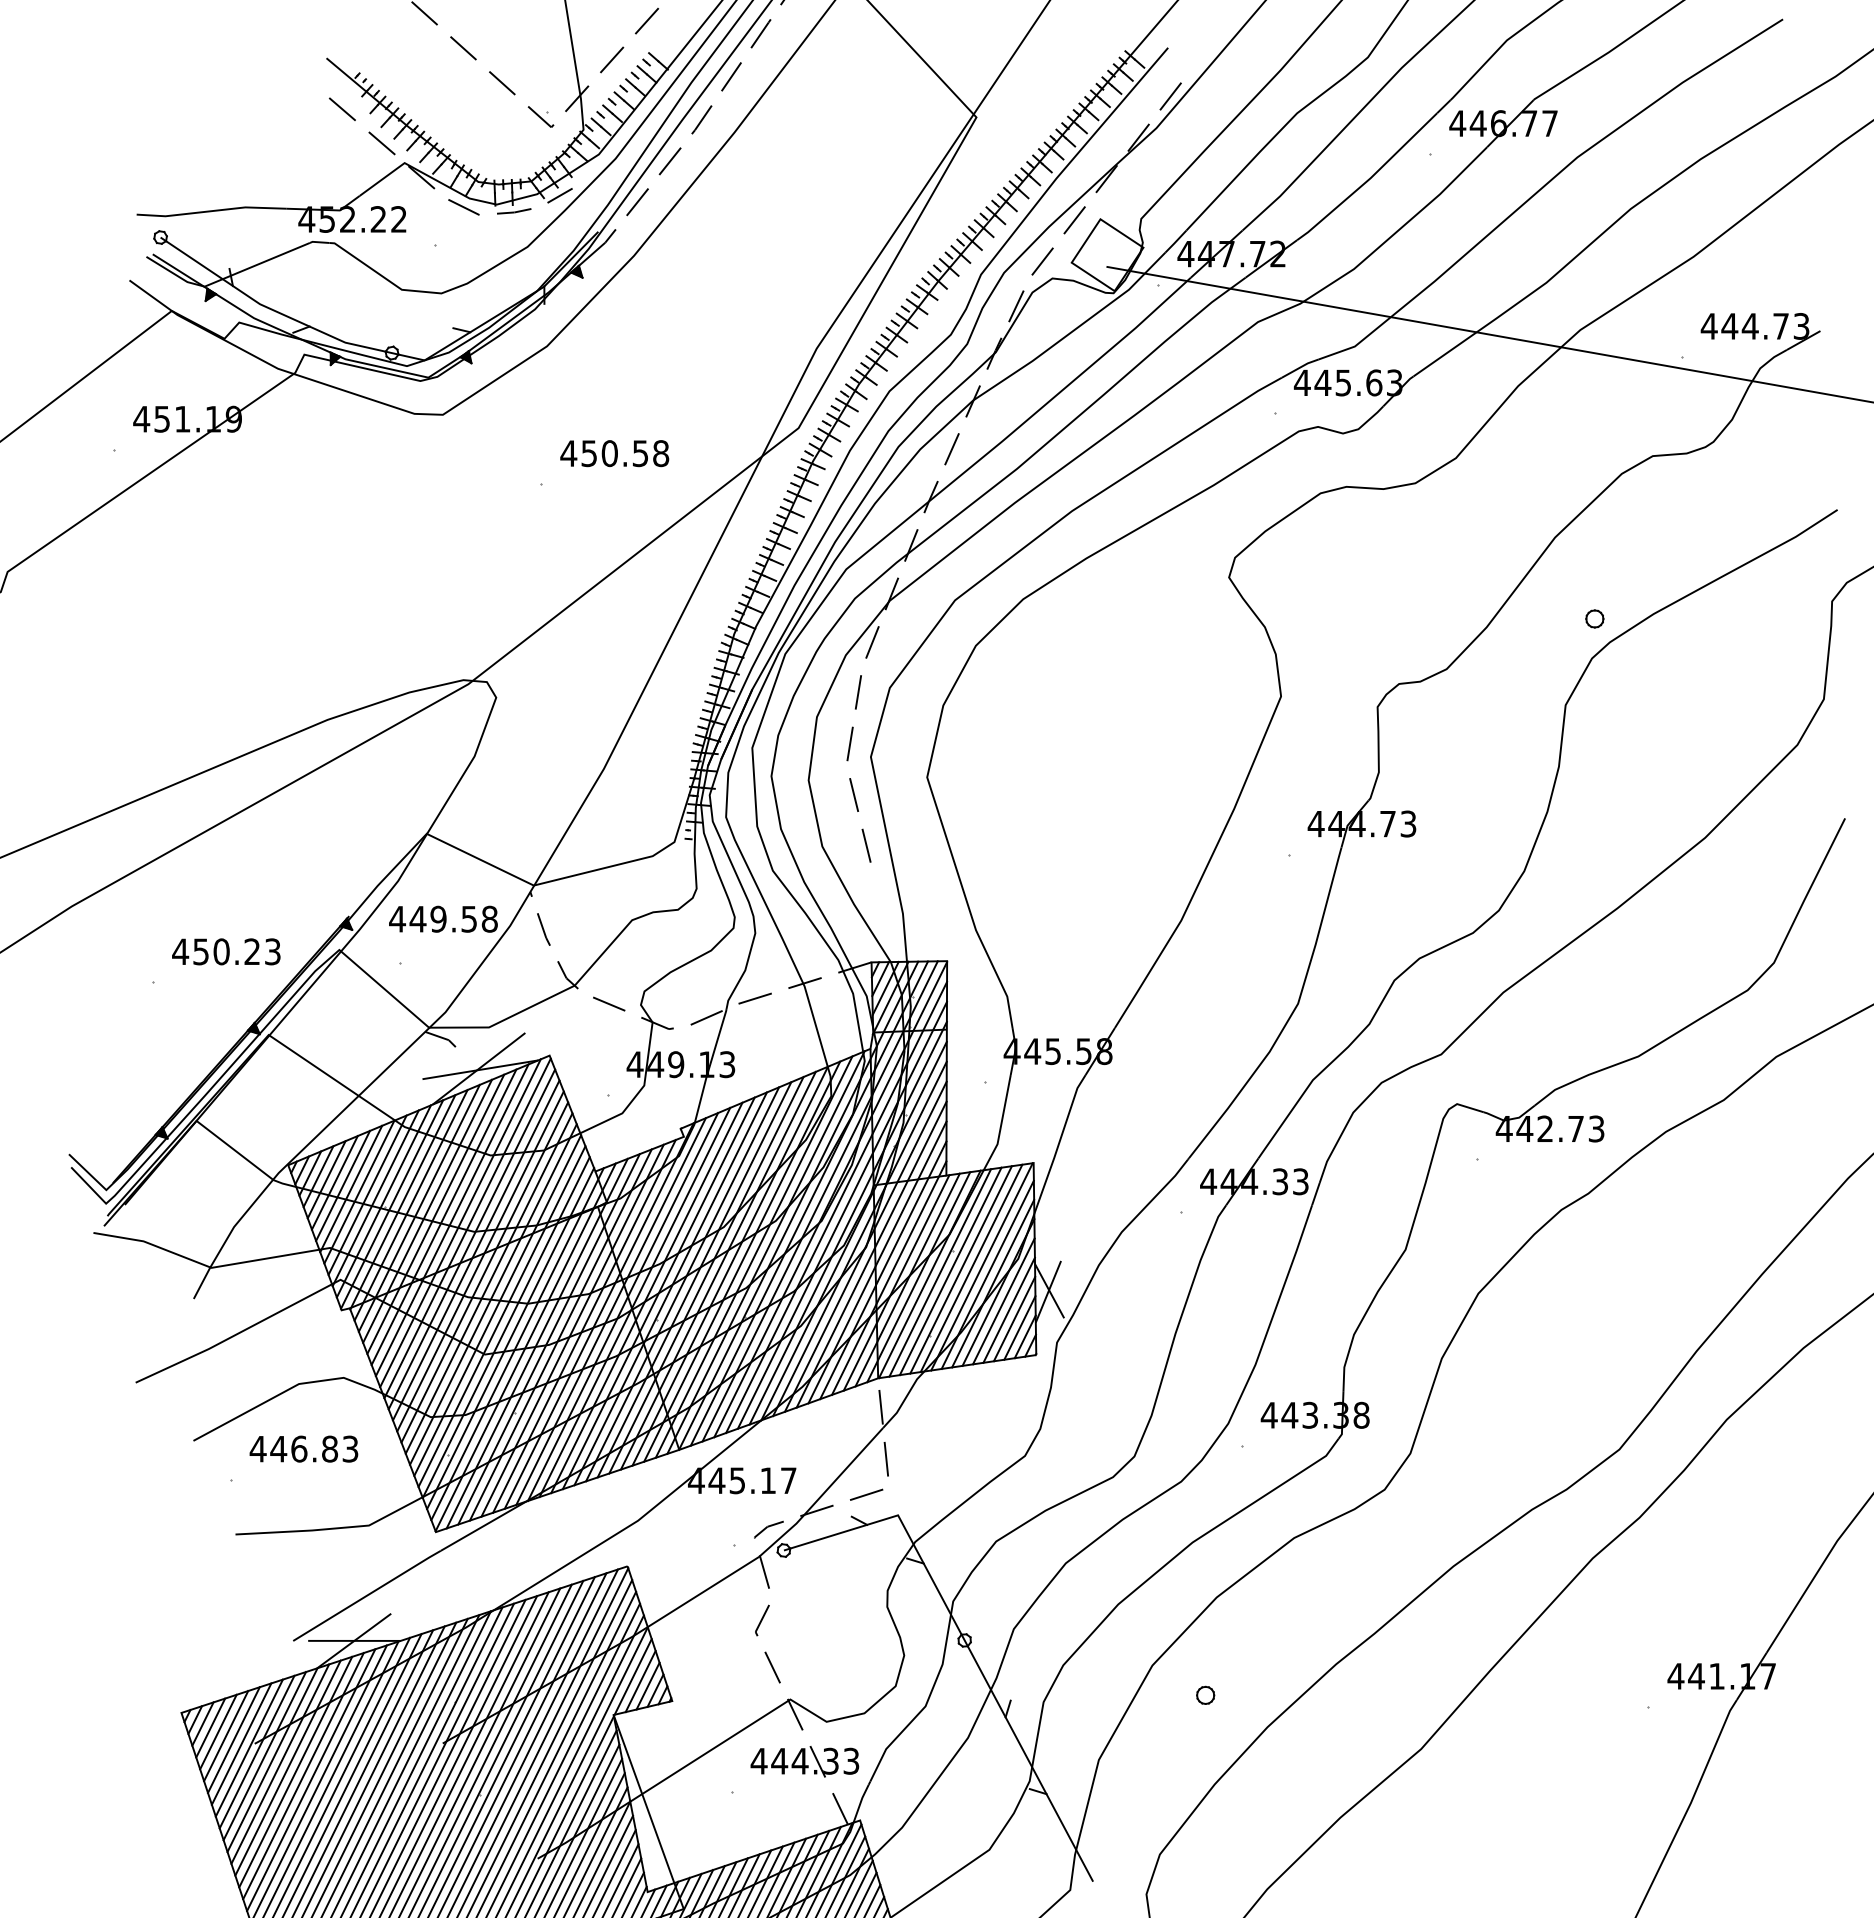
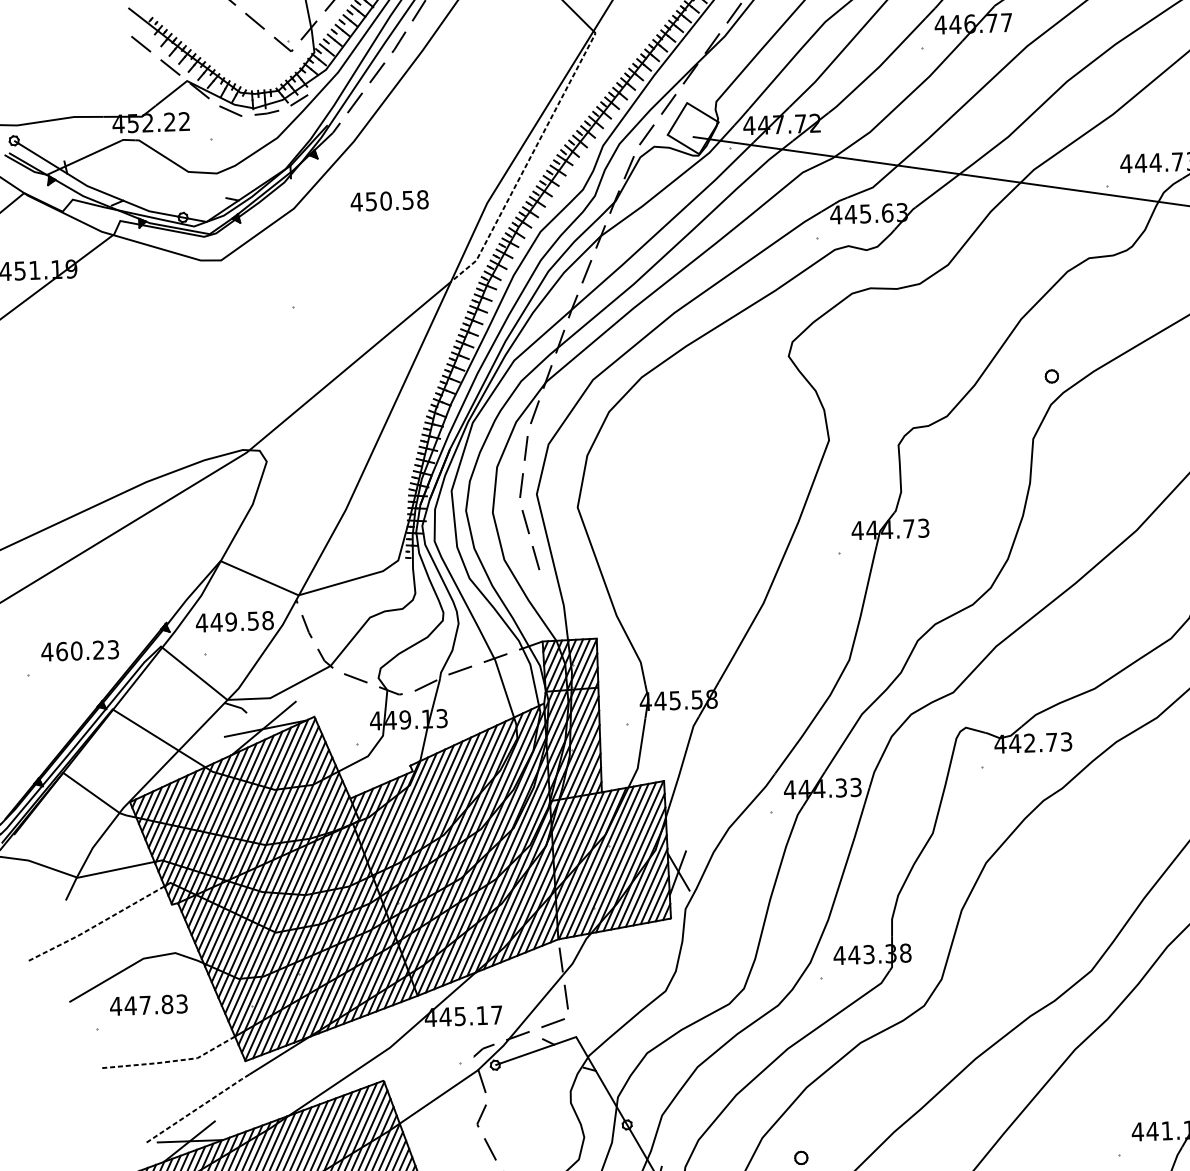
line: (876, 291) -> (528, 160), solid -> dashed
text: (614, 453) -> (389, 200), moved
text: (201, 951) -> (62, 651), 450.23 -> 460.23
line: (234, 1335) -> (96, 925), solid -> dashed
text: (299, 1448) -> (145, 1004), 446.83 -> 447.83
line: (332, 1528) -> (171, 1061), solid -> dashed
line: (367, 1595) -> (198, 1108), solid -> dashed

